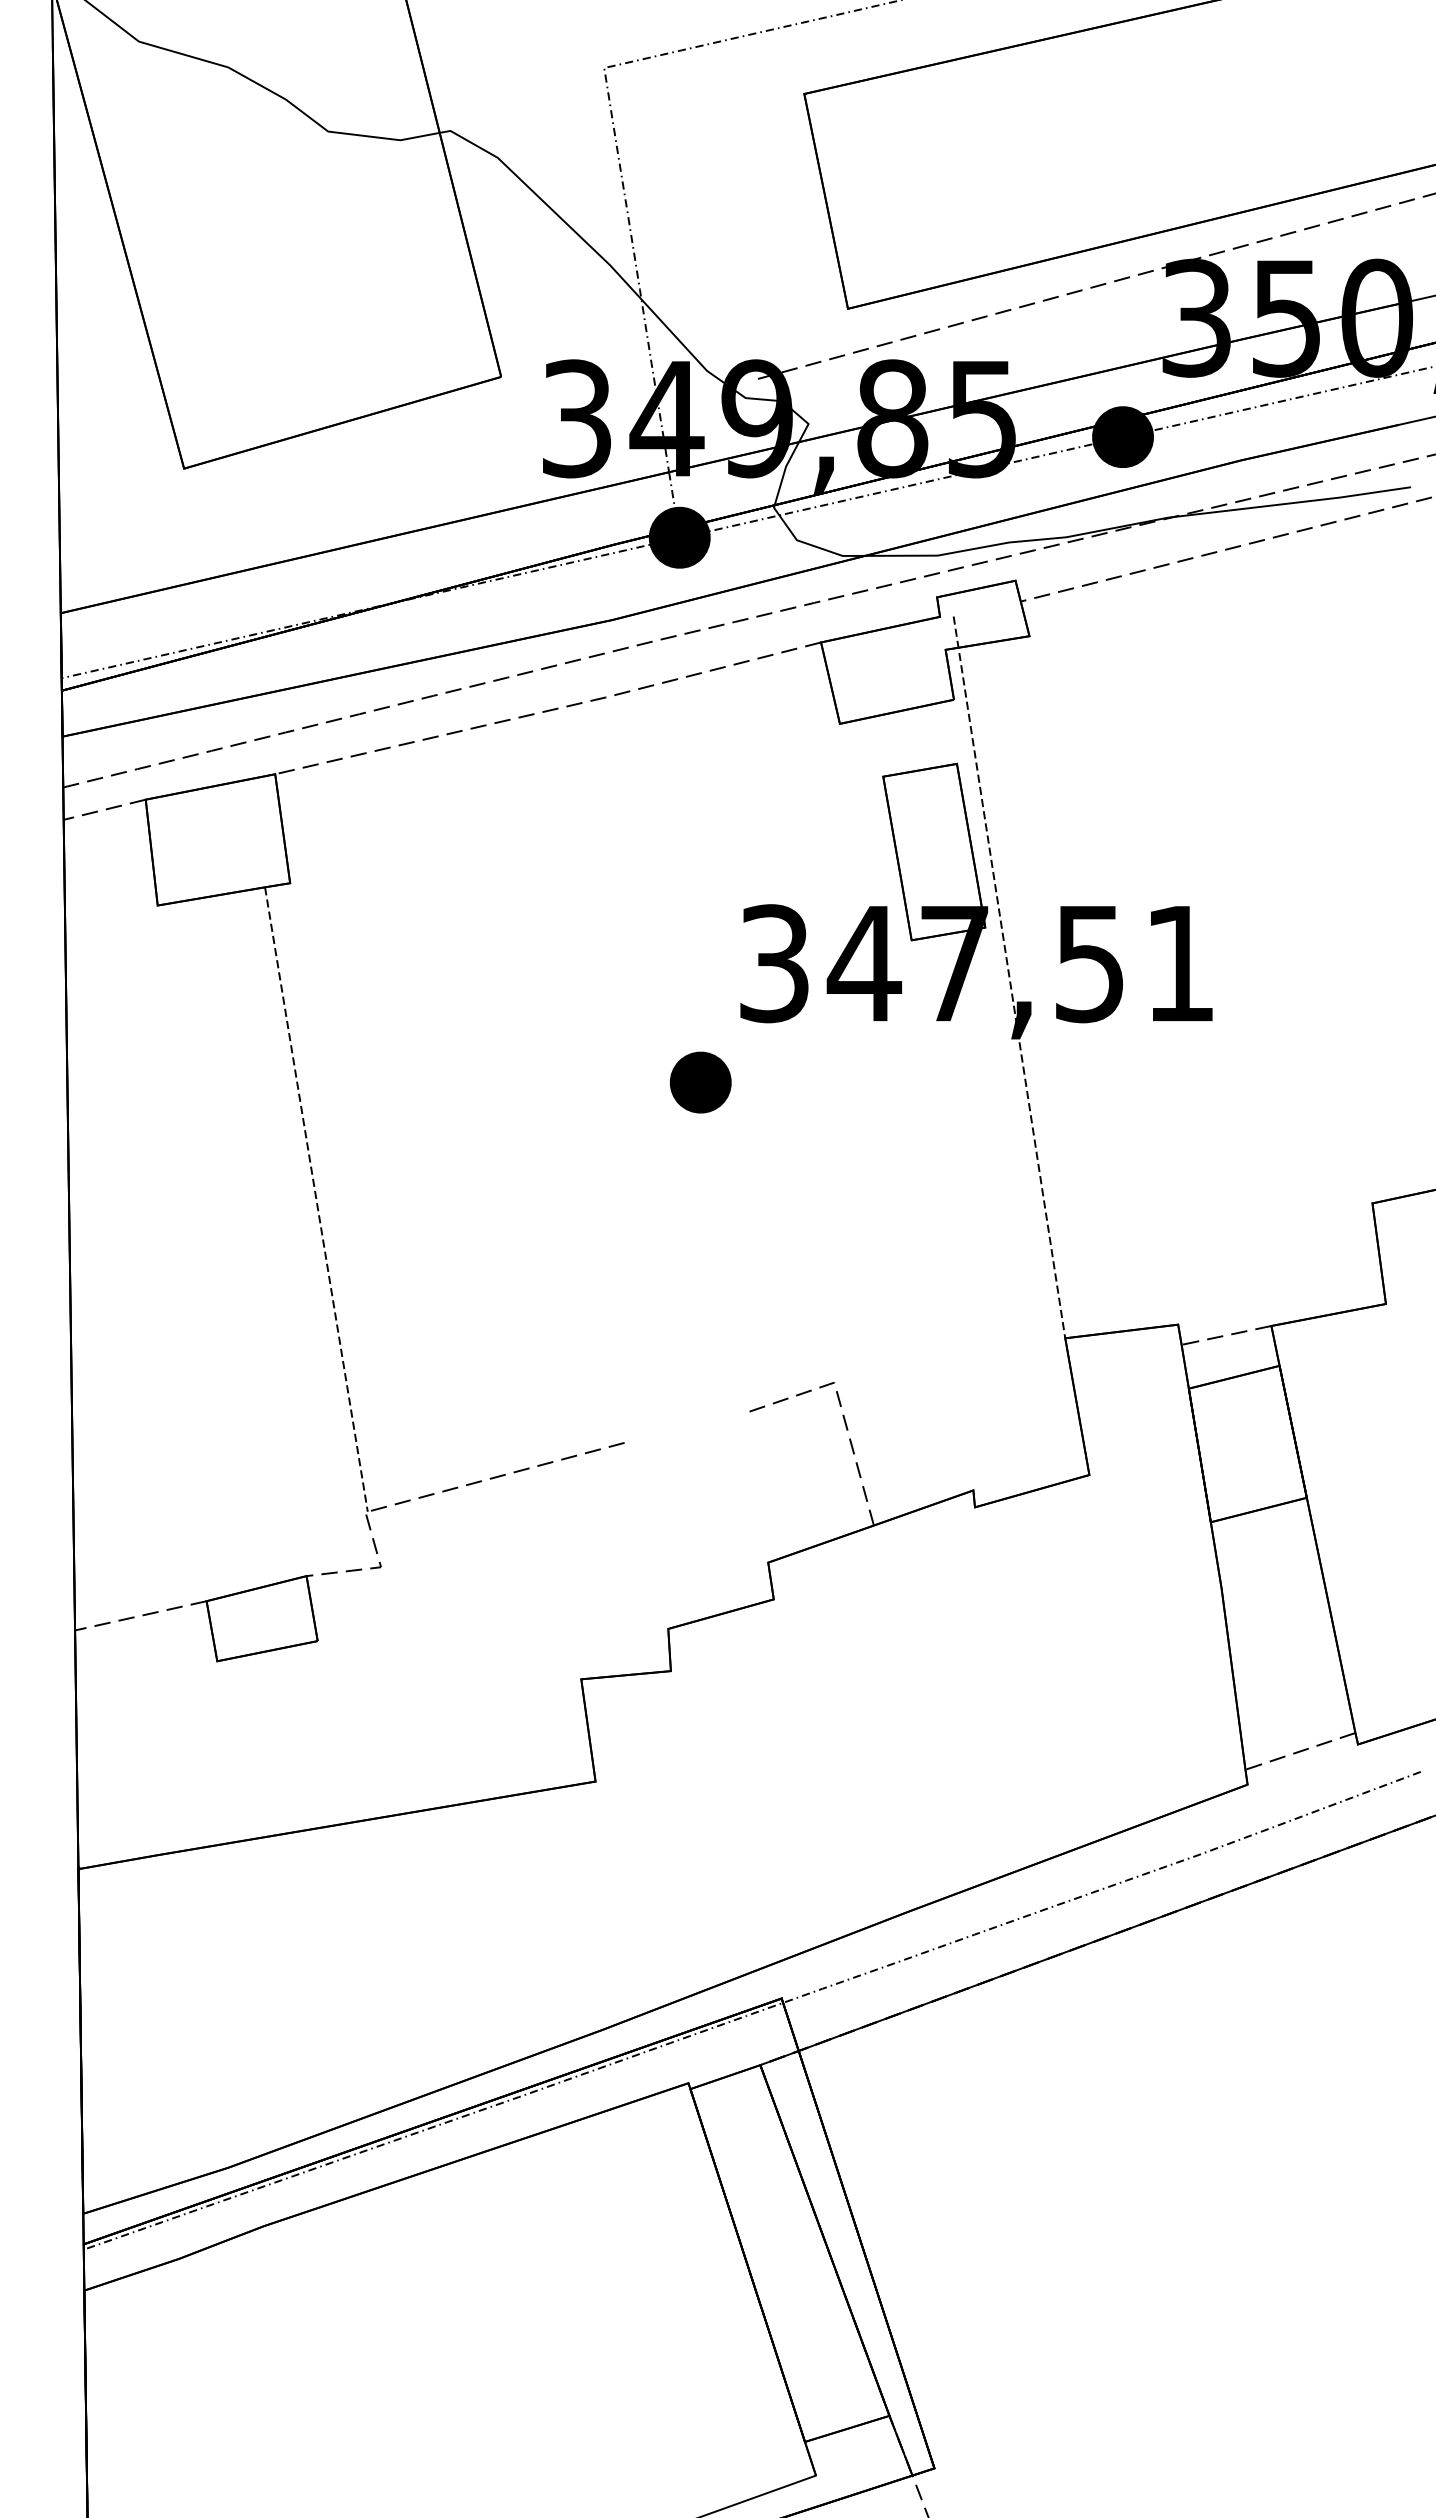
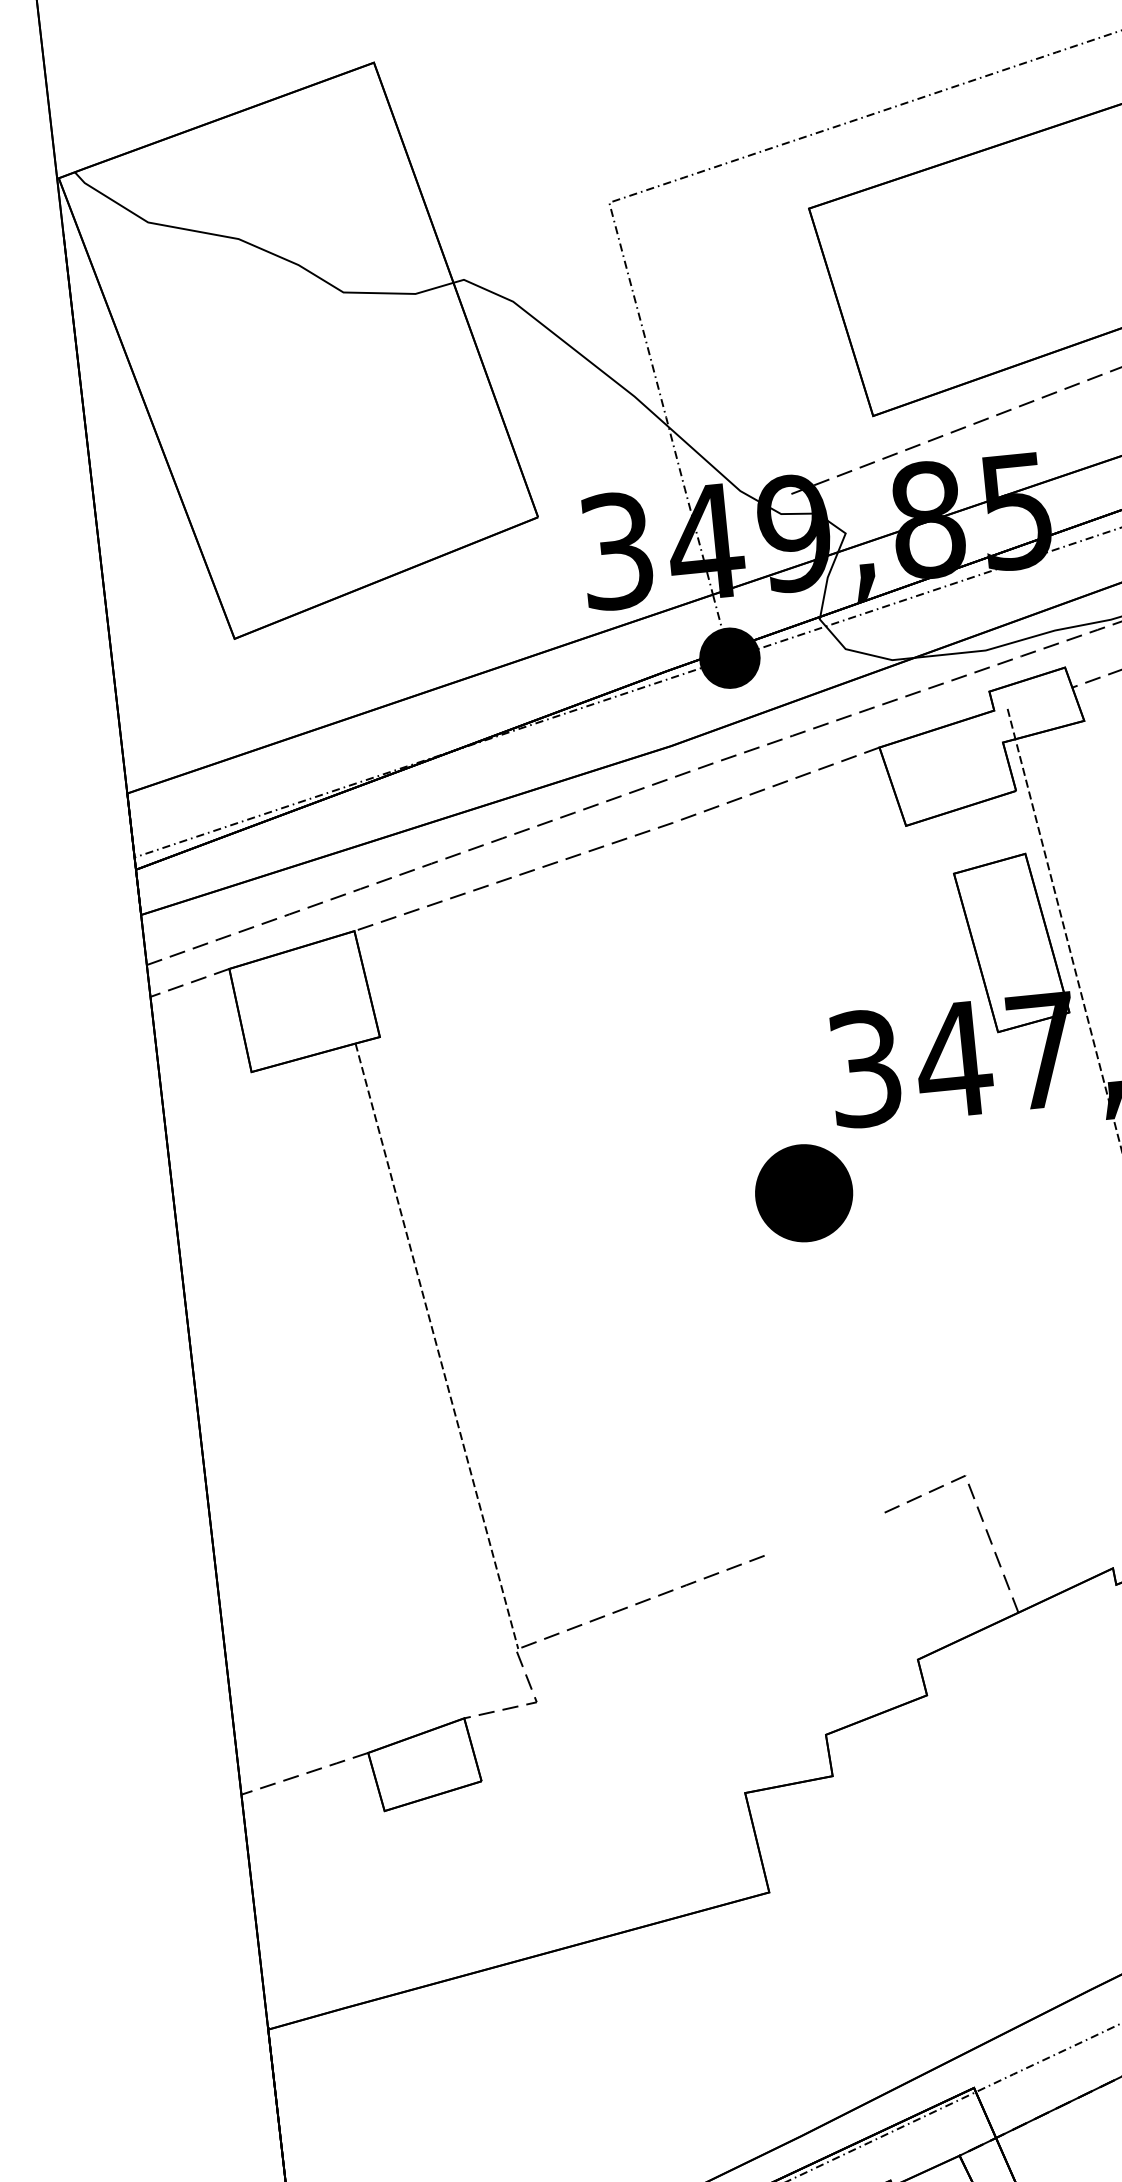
part: (700, 1082) -> (803, 1193), size x1.6

